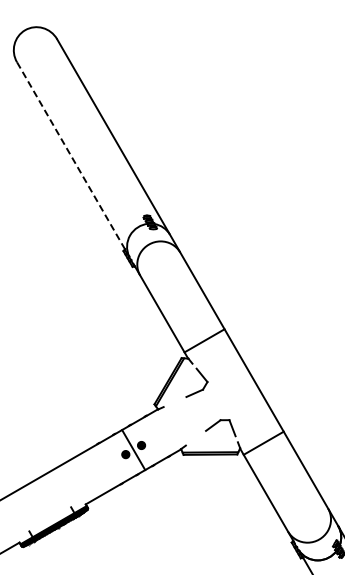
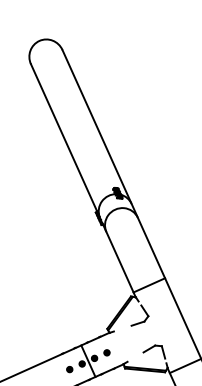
line: (70, 155) -> (63, 137), dashed -> solid
part: (156, 435) -> (106, 352), added
part: (109, 463) -> (69, 369), added

